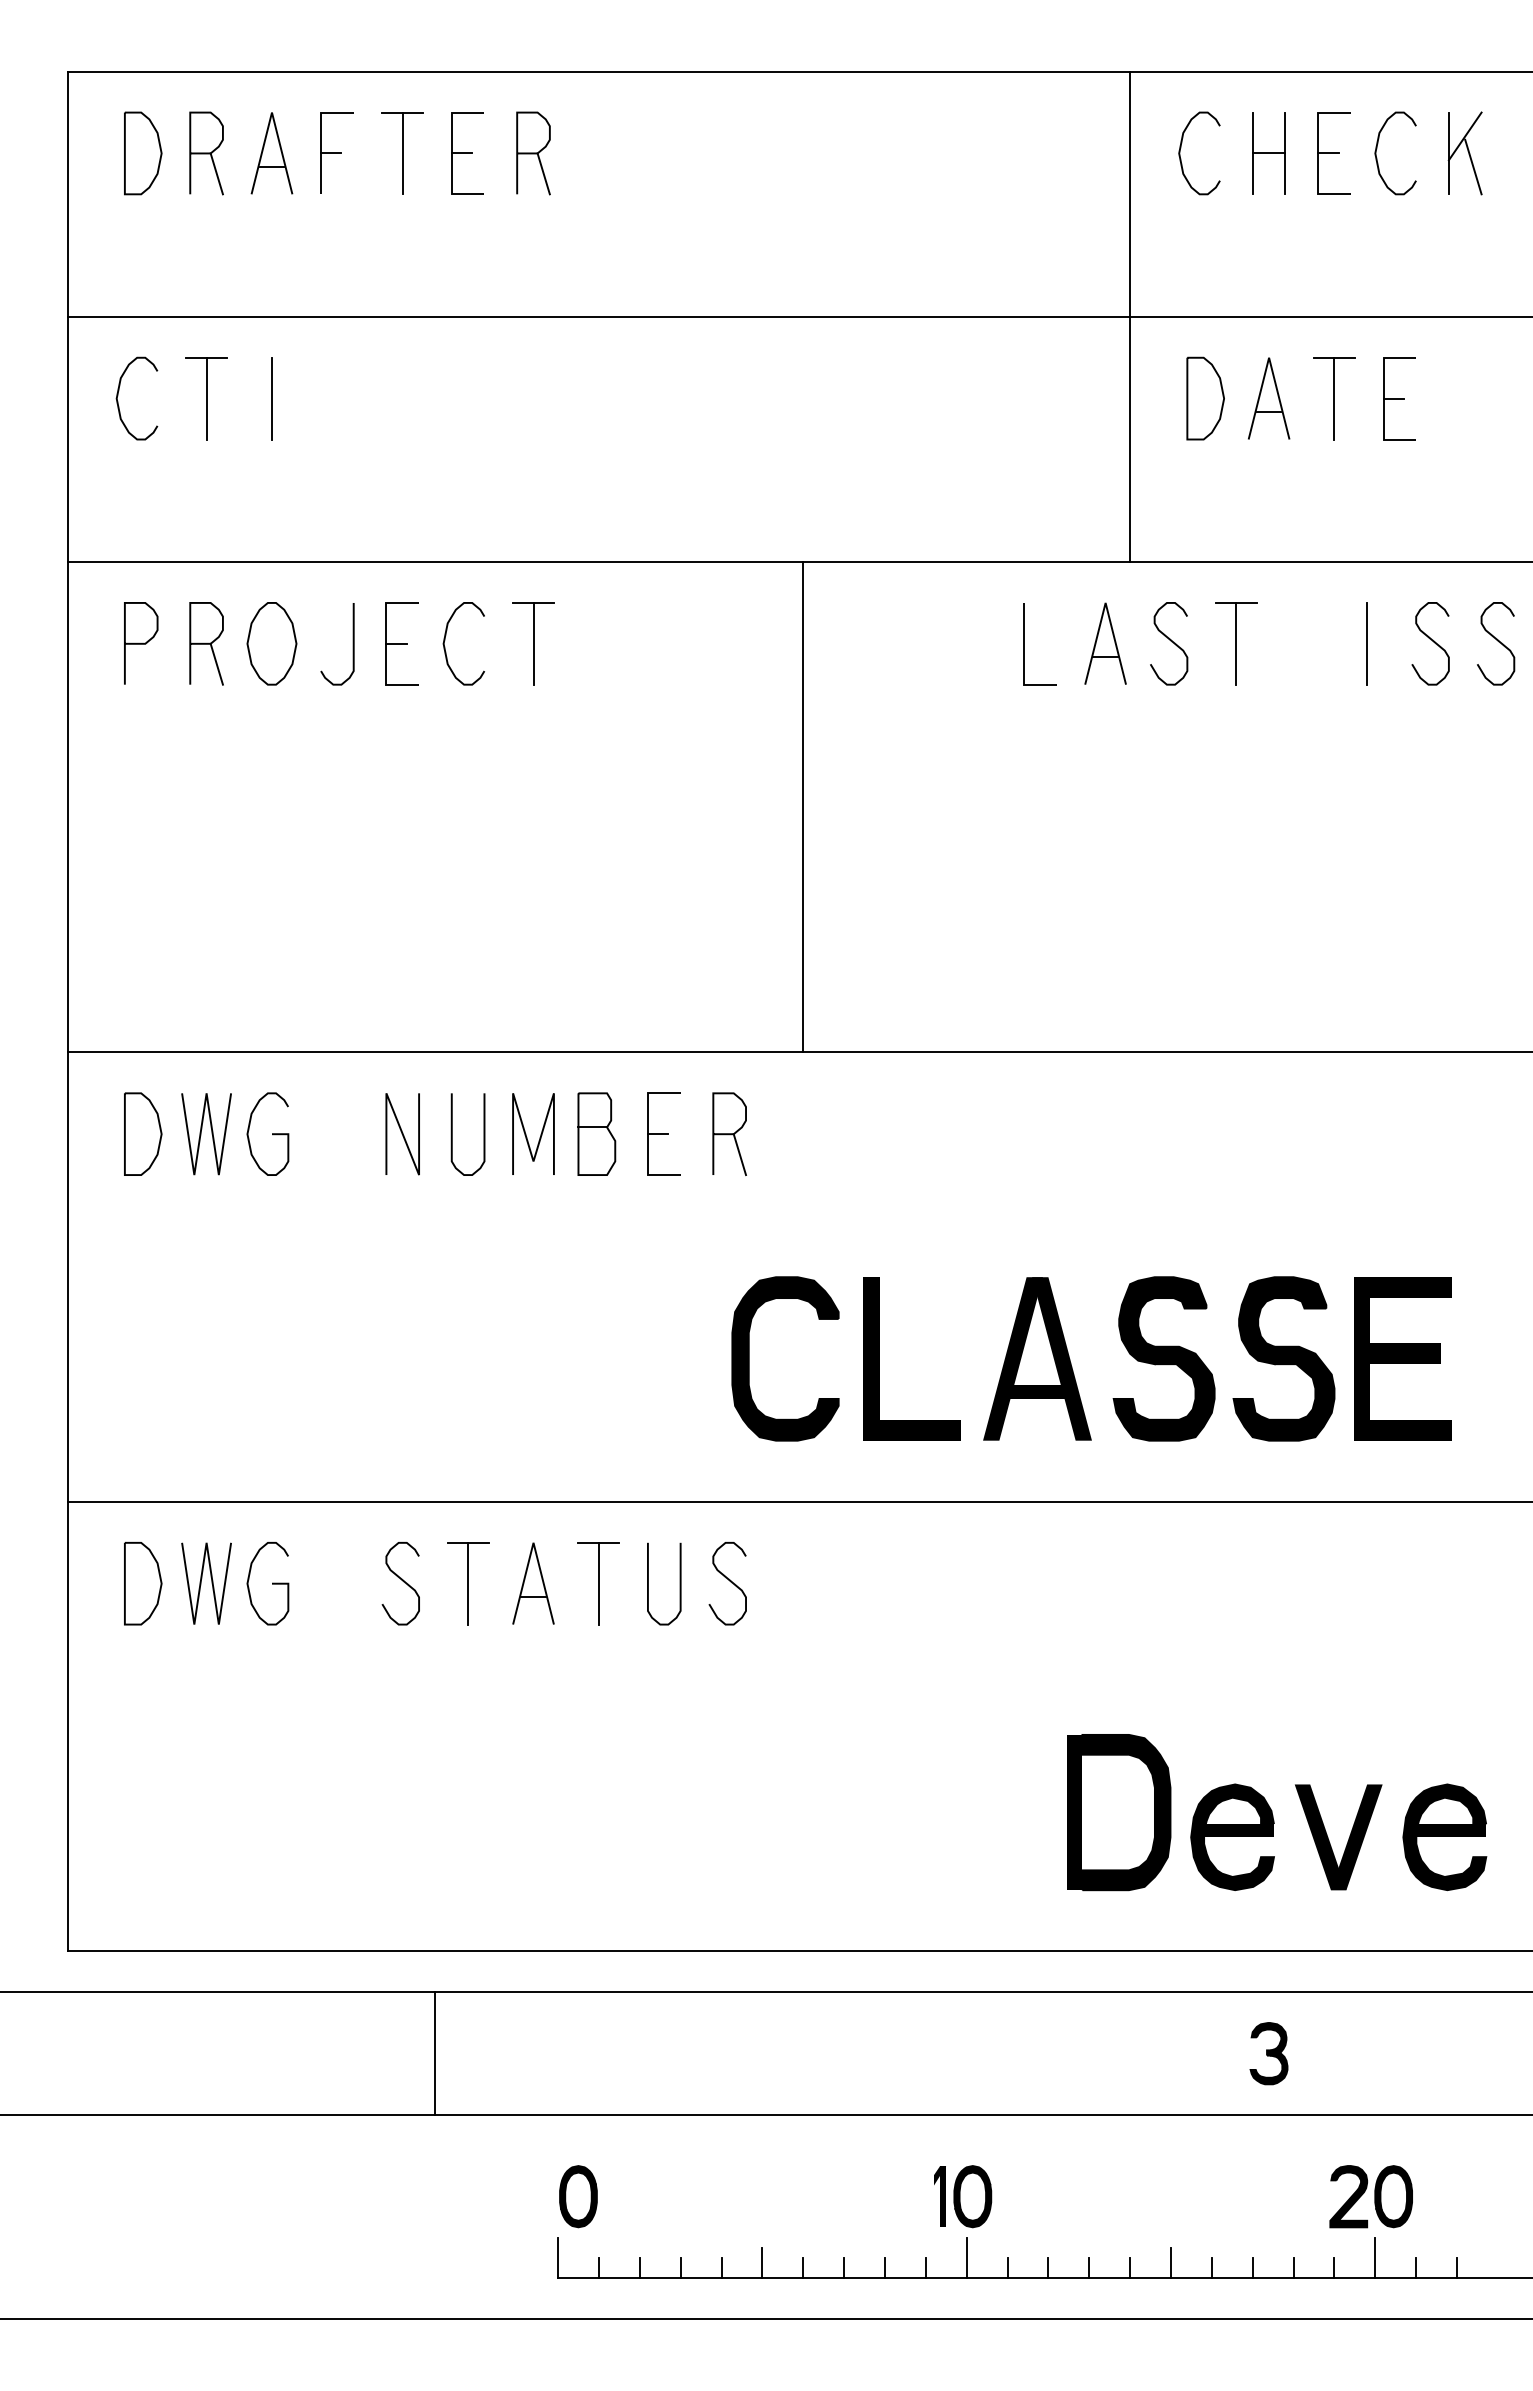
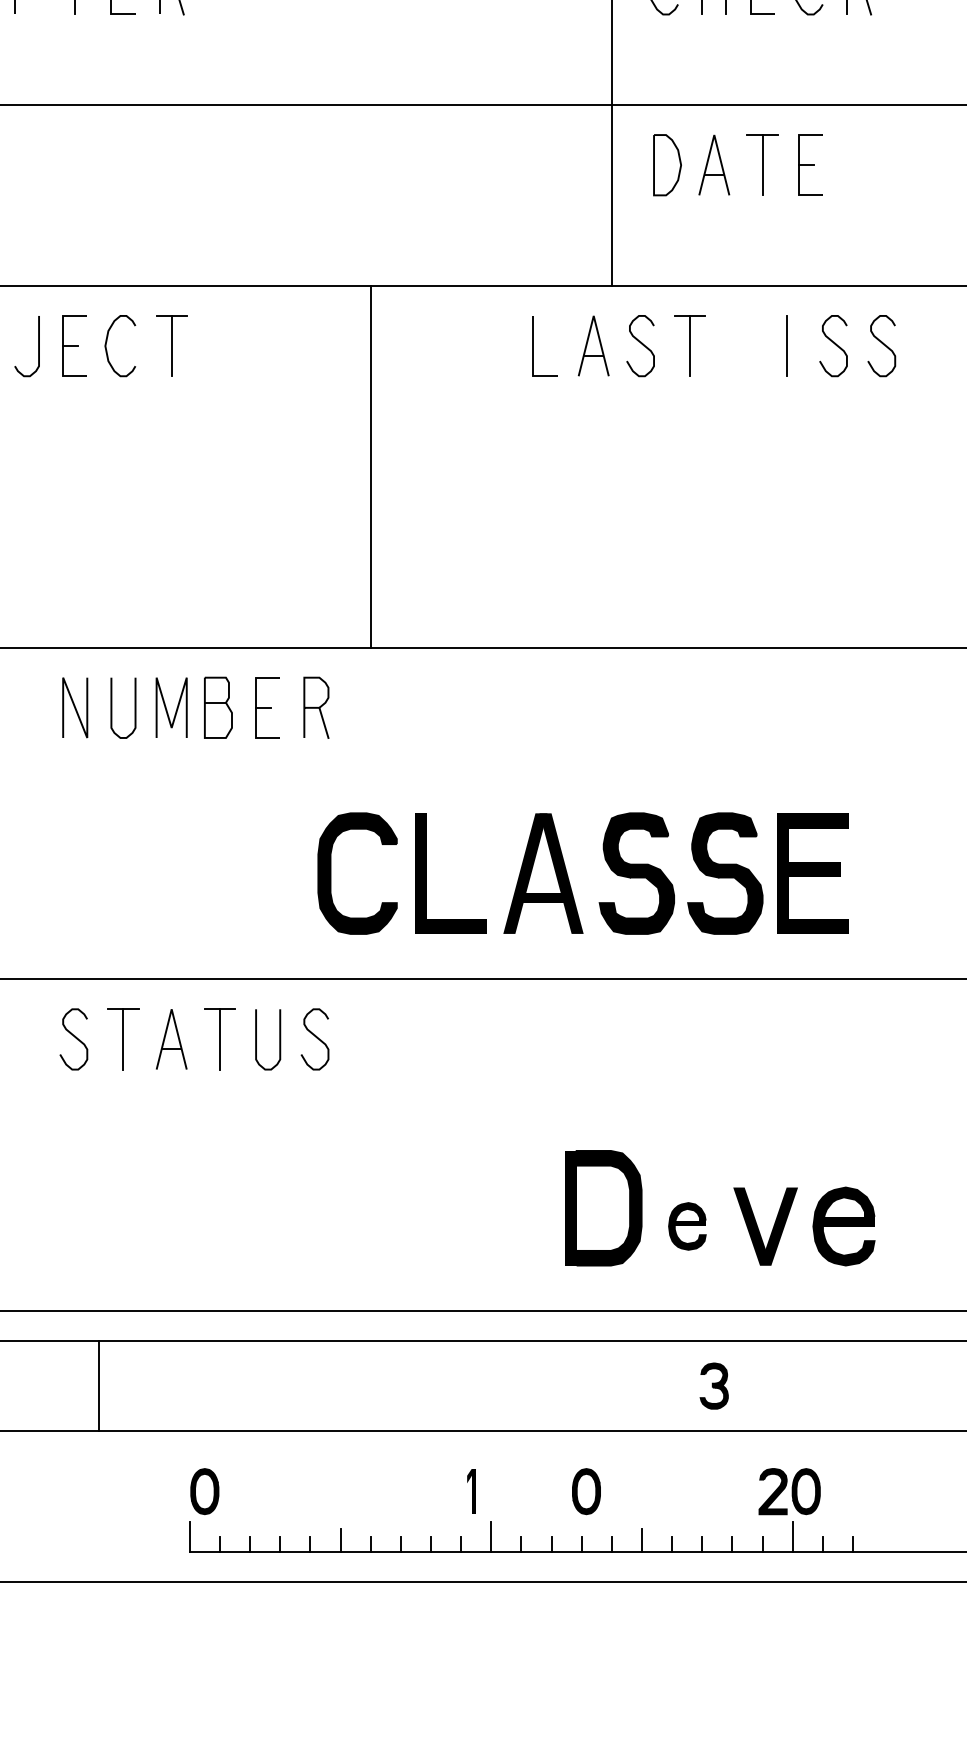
part: (1232, 1836) -> (687, 1225), size x0.6
part: (972, 2196) -> (586, 1491), moved

